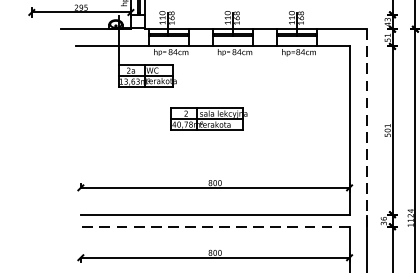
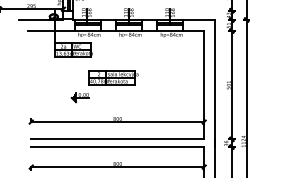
line: (367, 127) -> (215, 83), dashed -> solid
part: (155, 149) -> (79, 97), added
line: (214, 227) -> (117, 147), dashed -> solid

